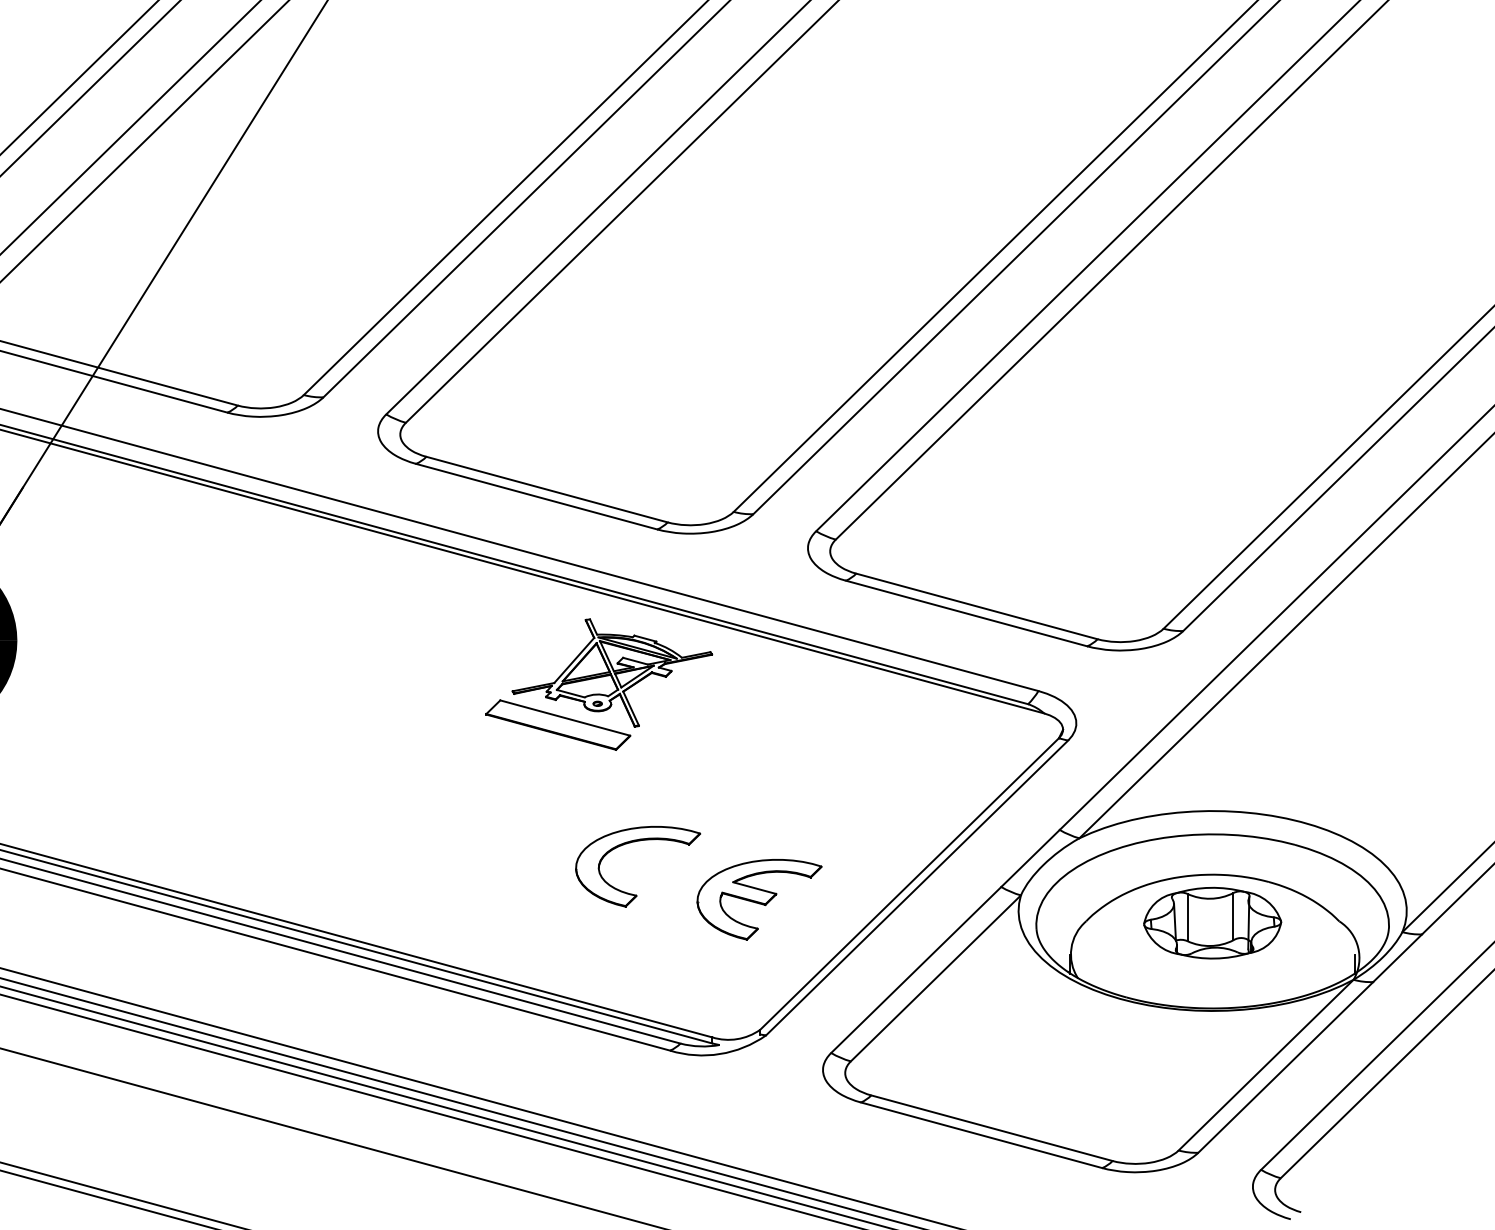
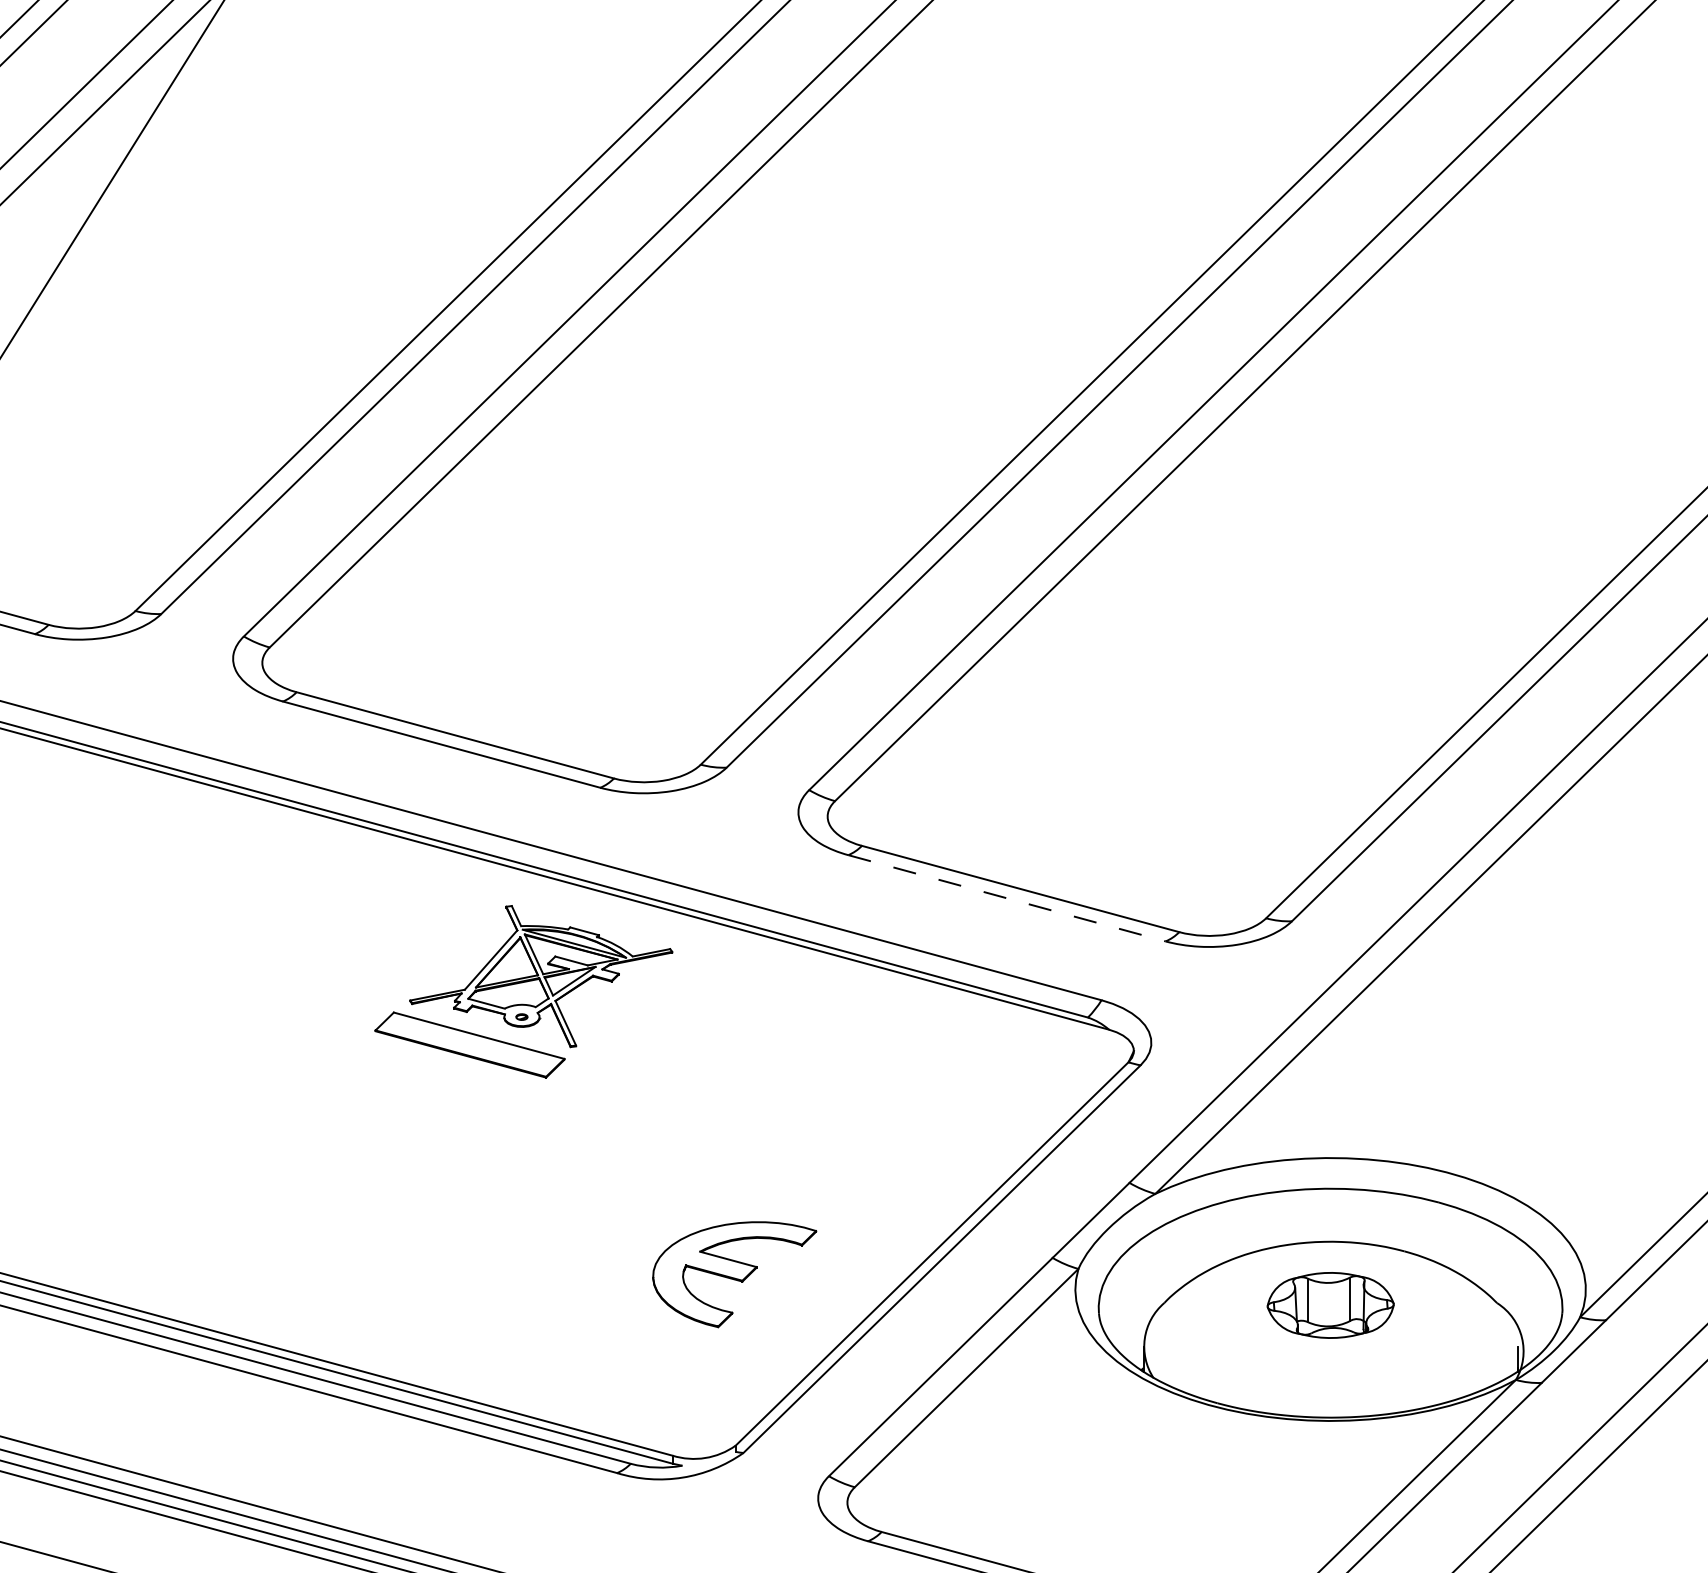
line: (967, 613) -> (1008, 898), solid -> dashed
part: (634, 842) -> (570, 1199), removed
part: (1212, 922) -> (1330, 1304), size x0.7

